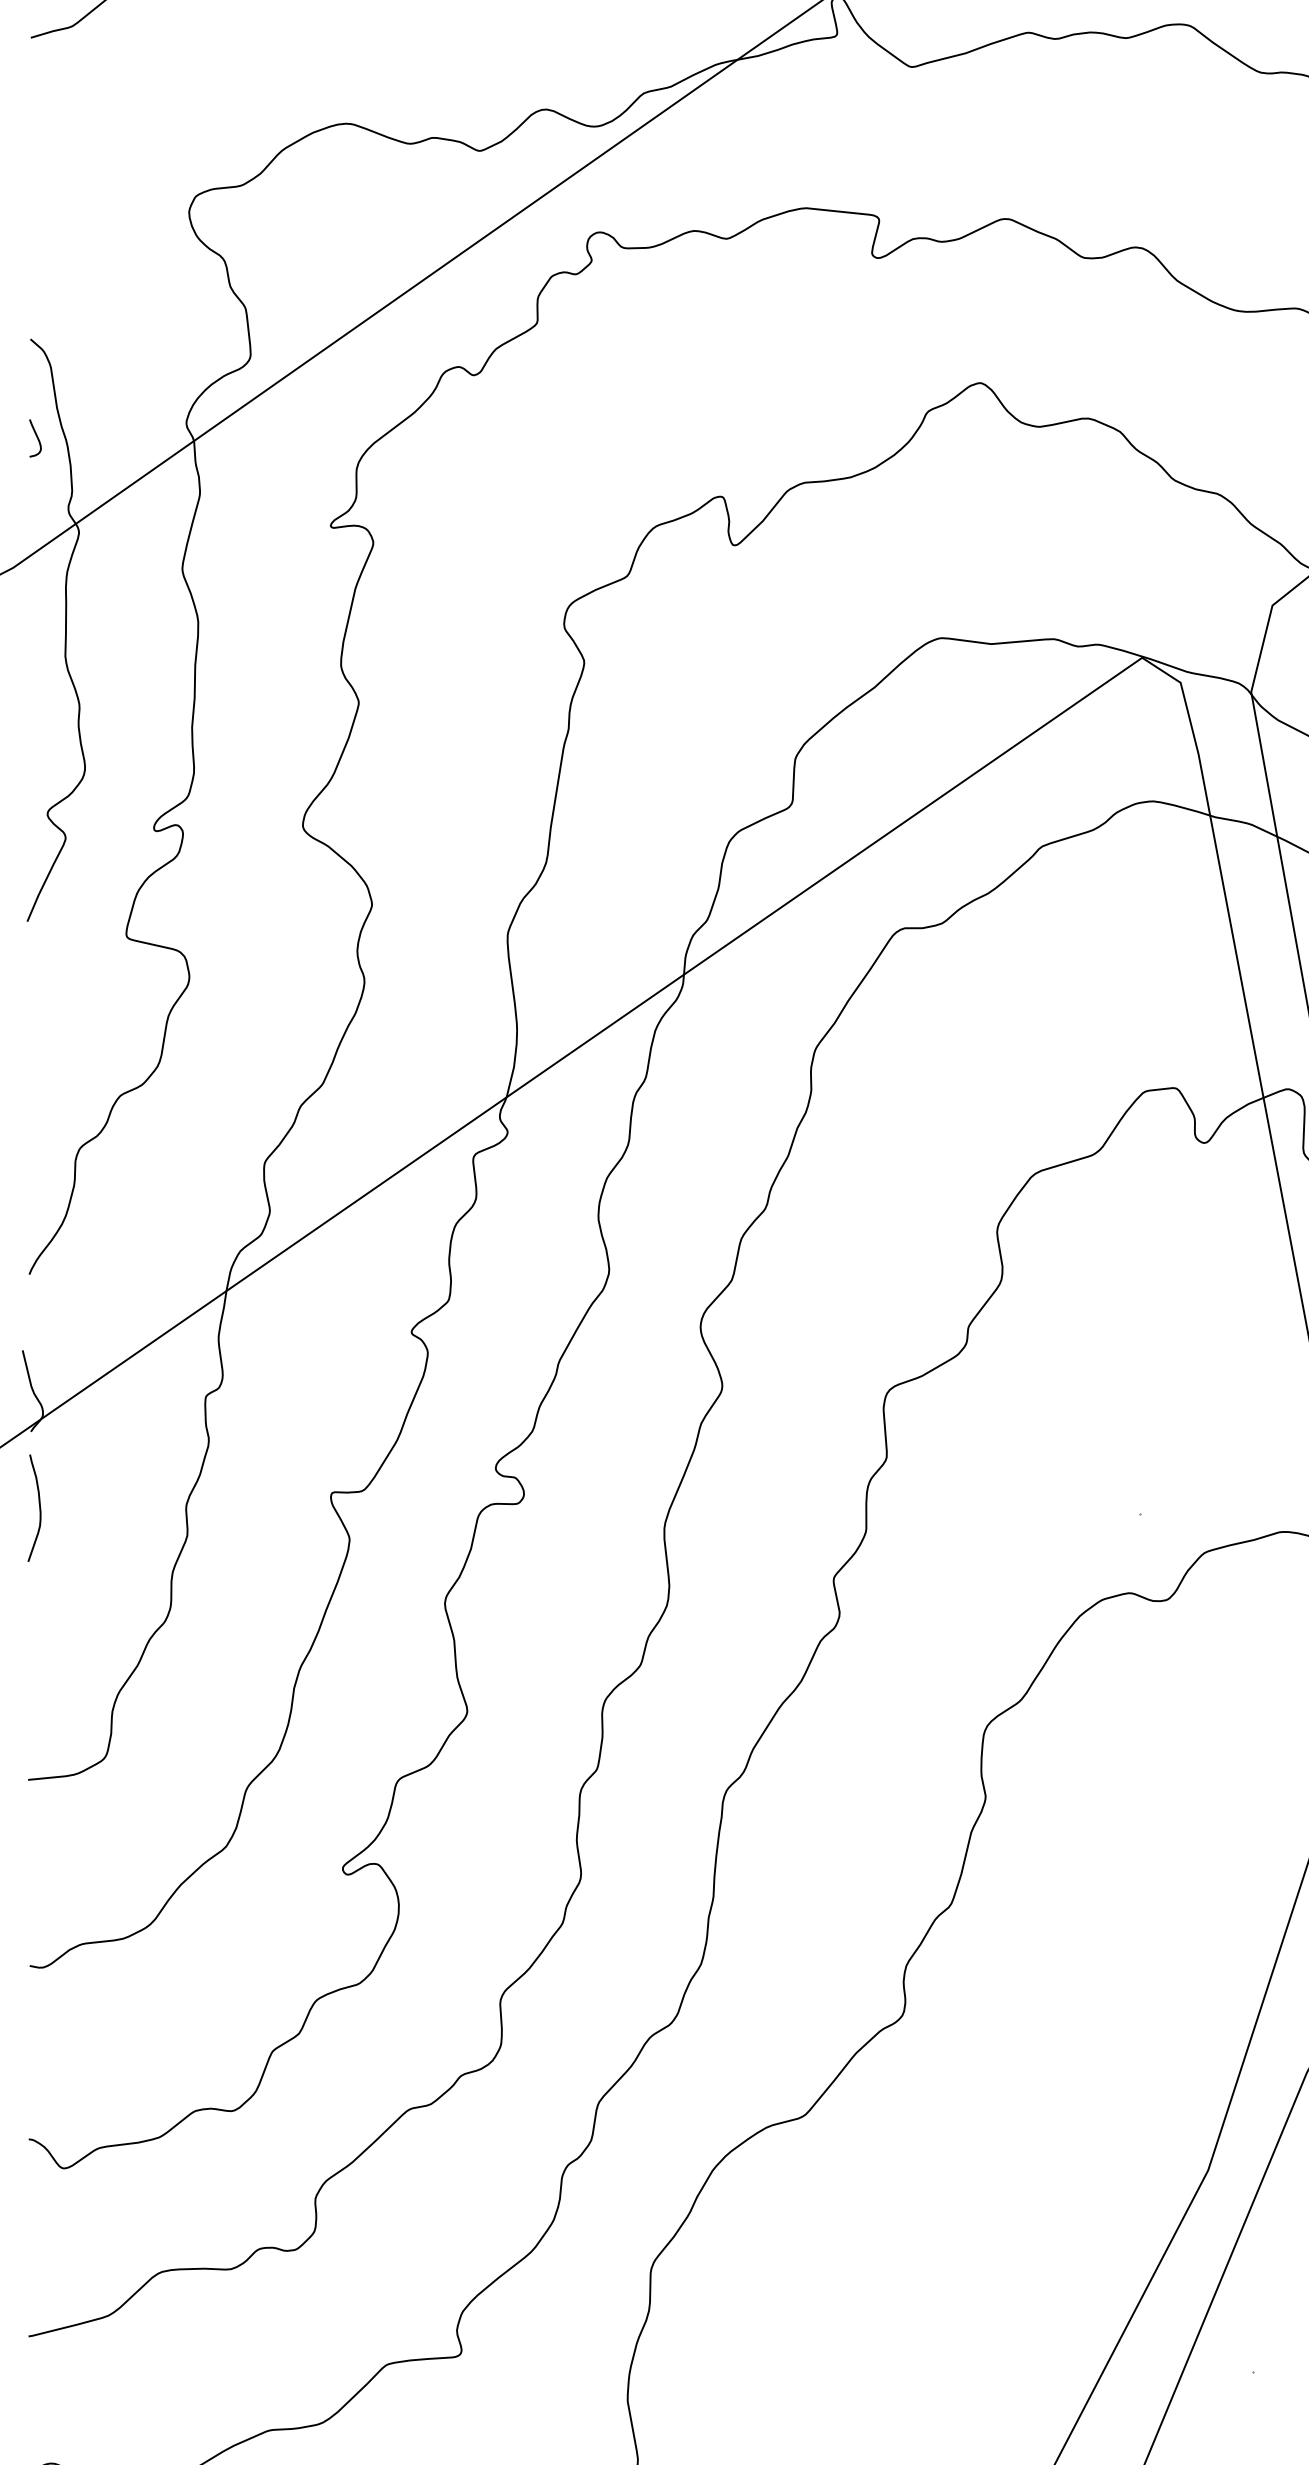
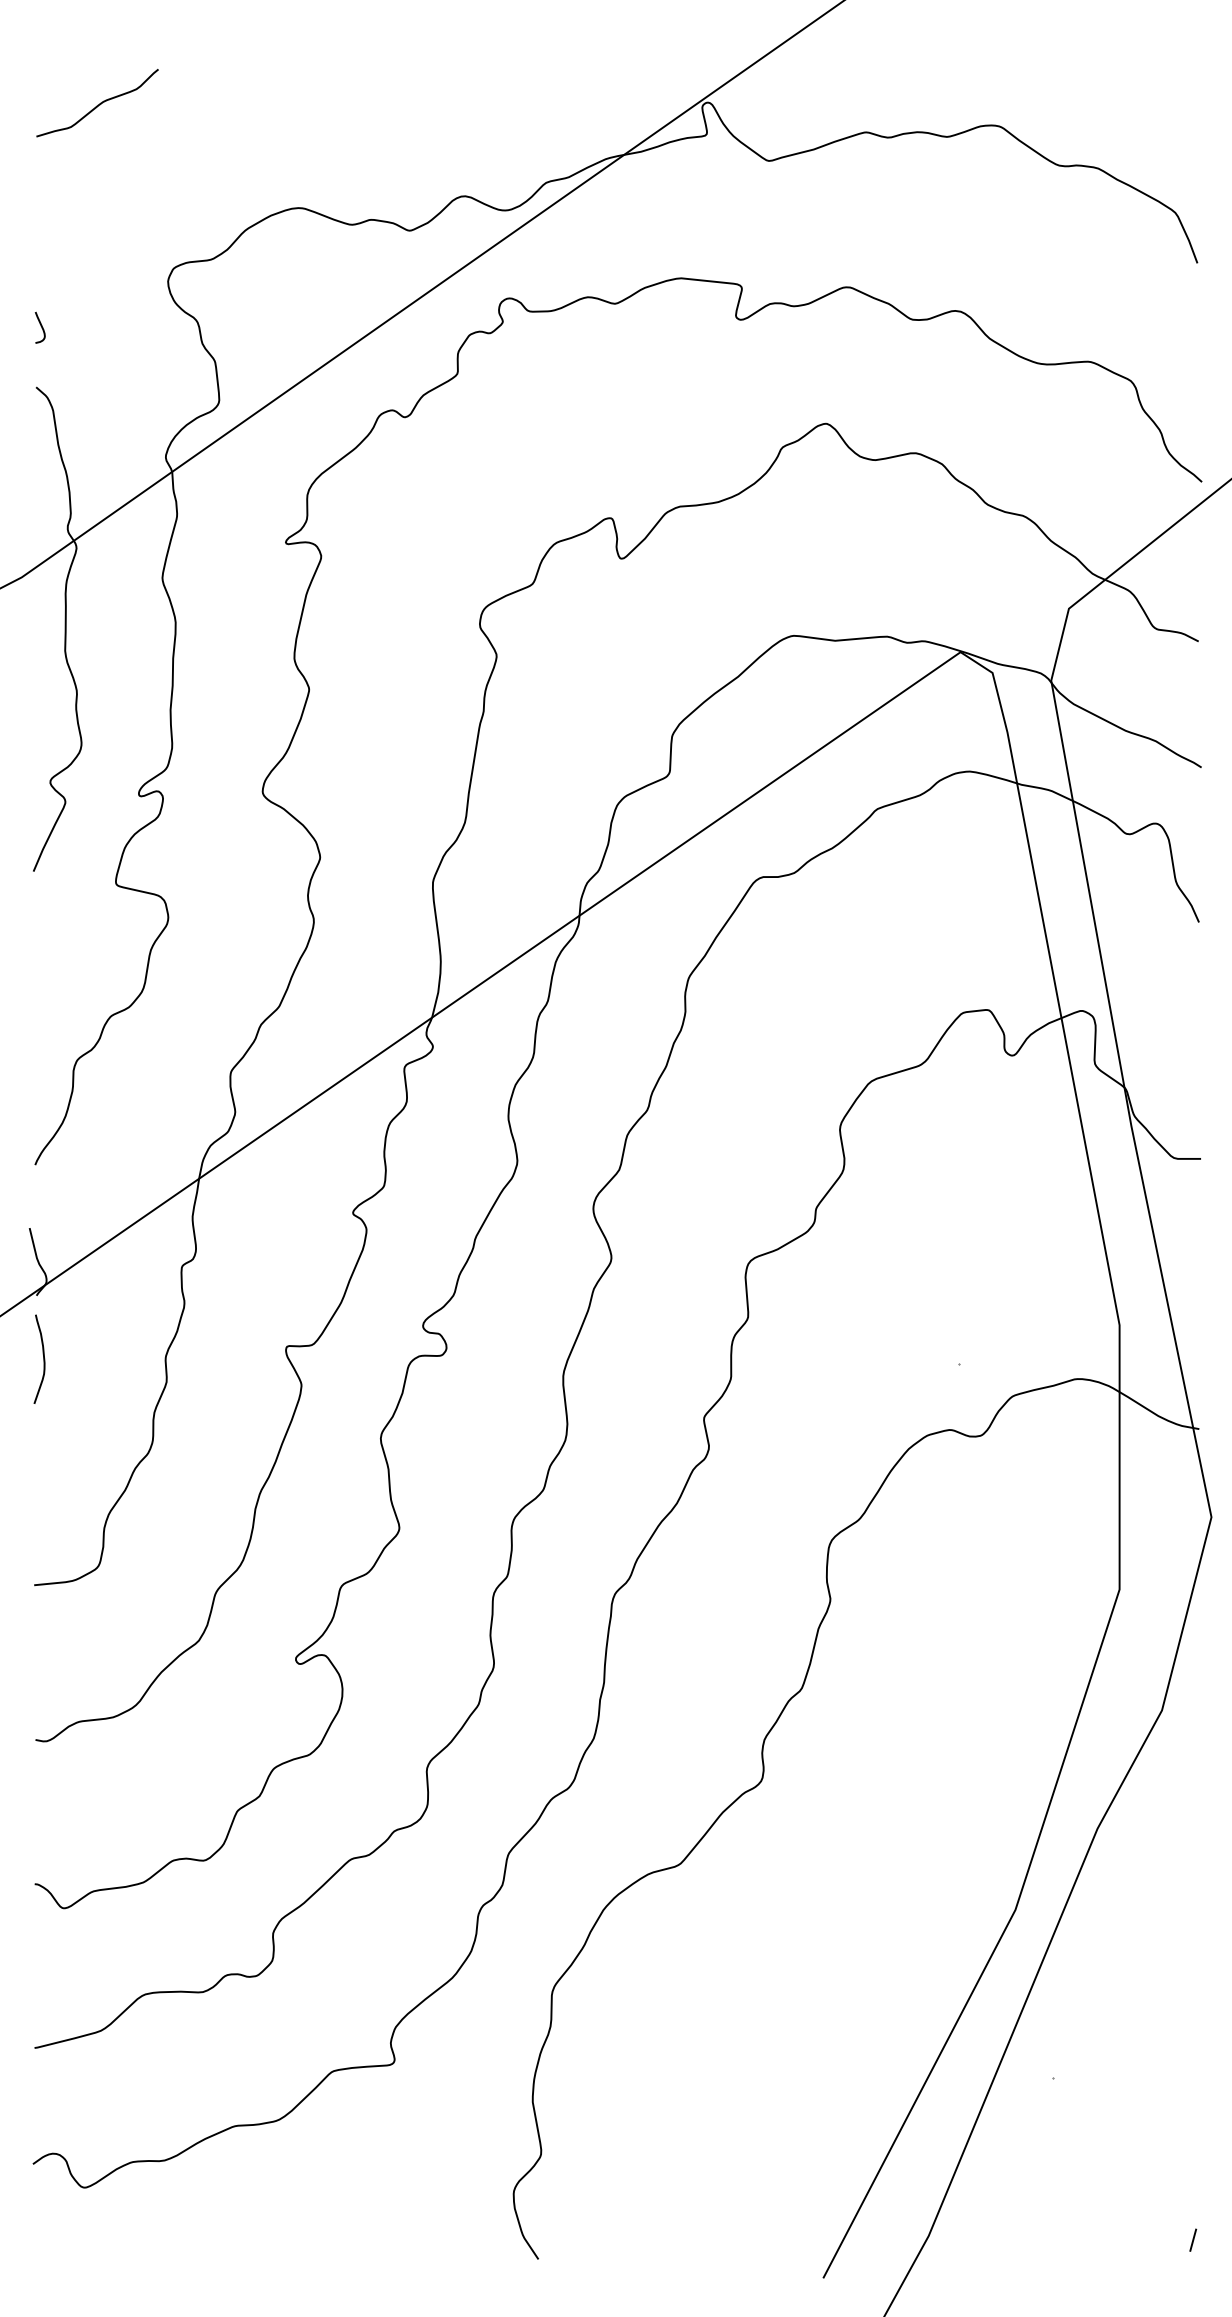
curve: (35, 436) -> (40, 326), moved

